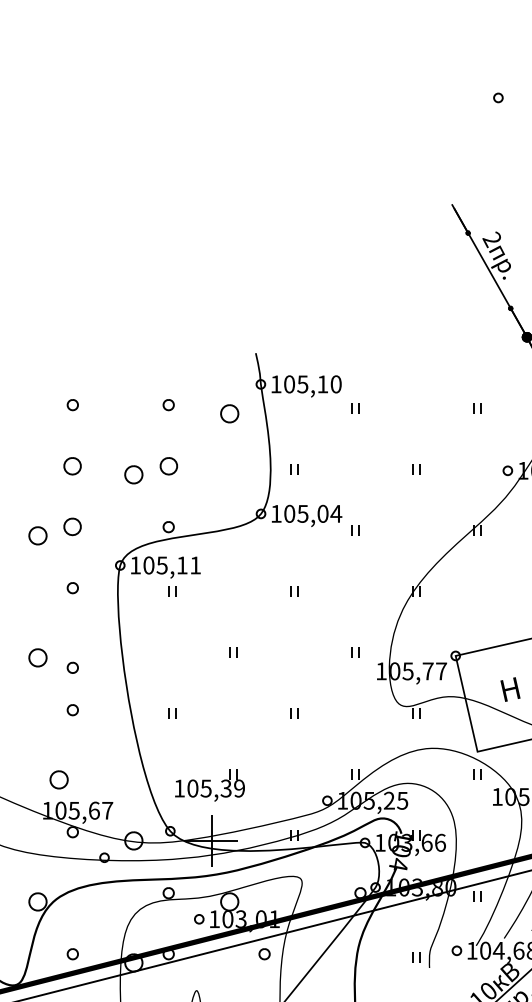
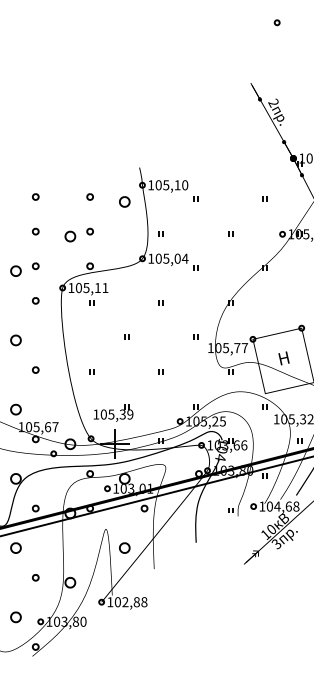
part: (72, 465) -> (35, 231), size x0.62
part: (167, 465) -> (89, 231), size x0.62
part: (72, 527) -> (35, 266), size x0.62
part: (72, 666) -> (35, 345), removed
part: (58, 779) -> (15, 409), moved

